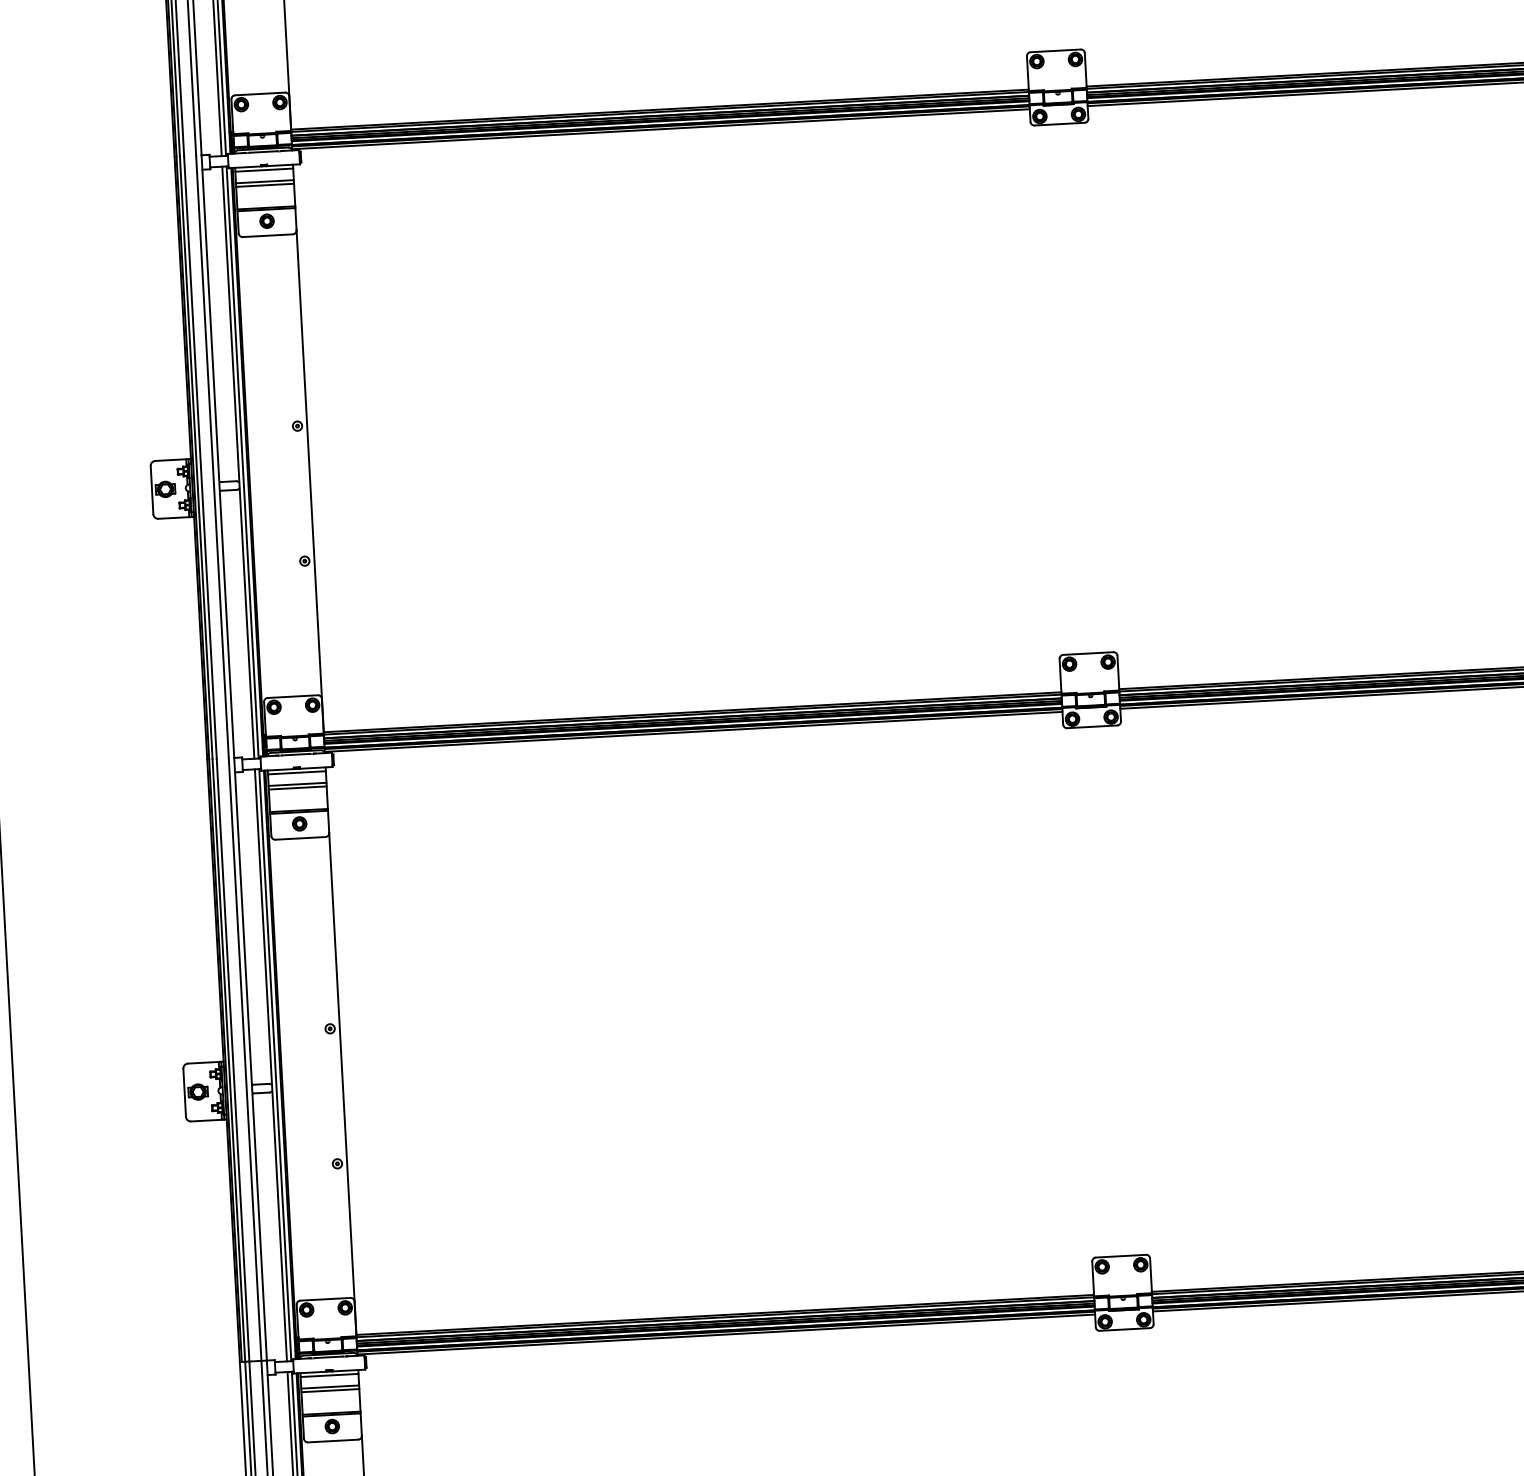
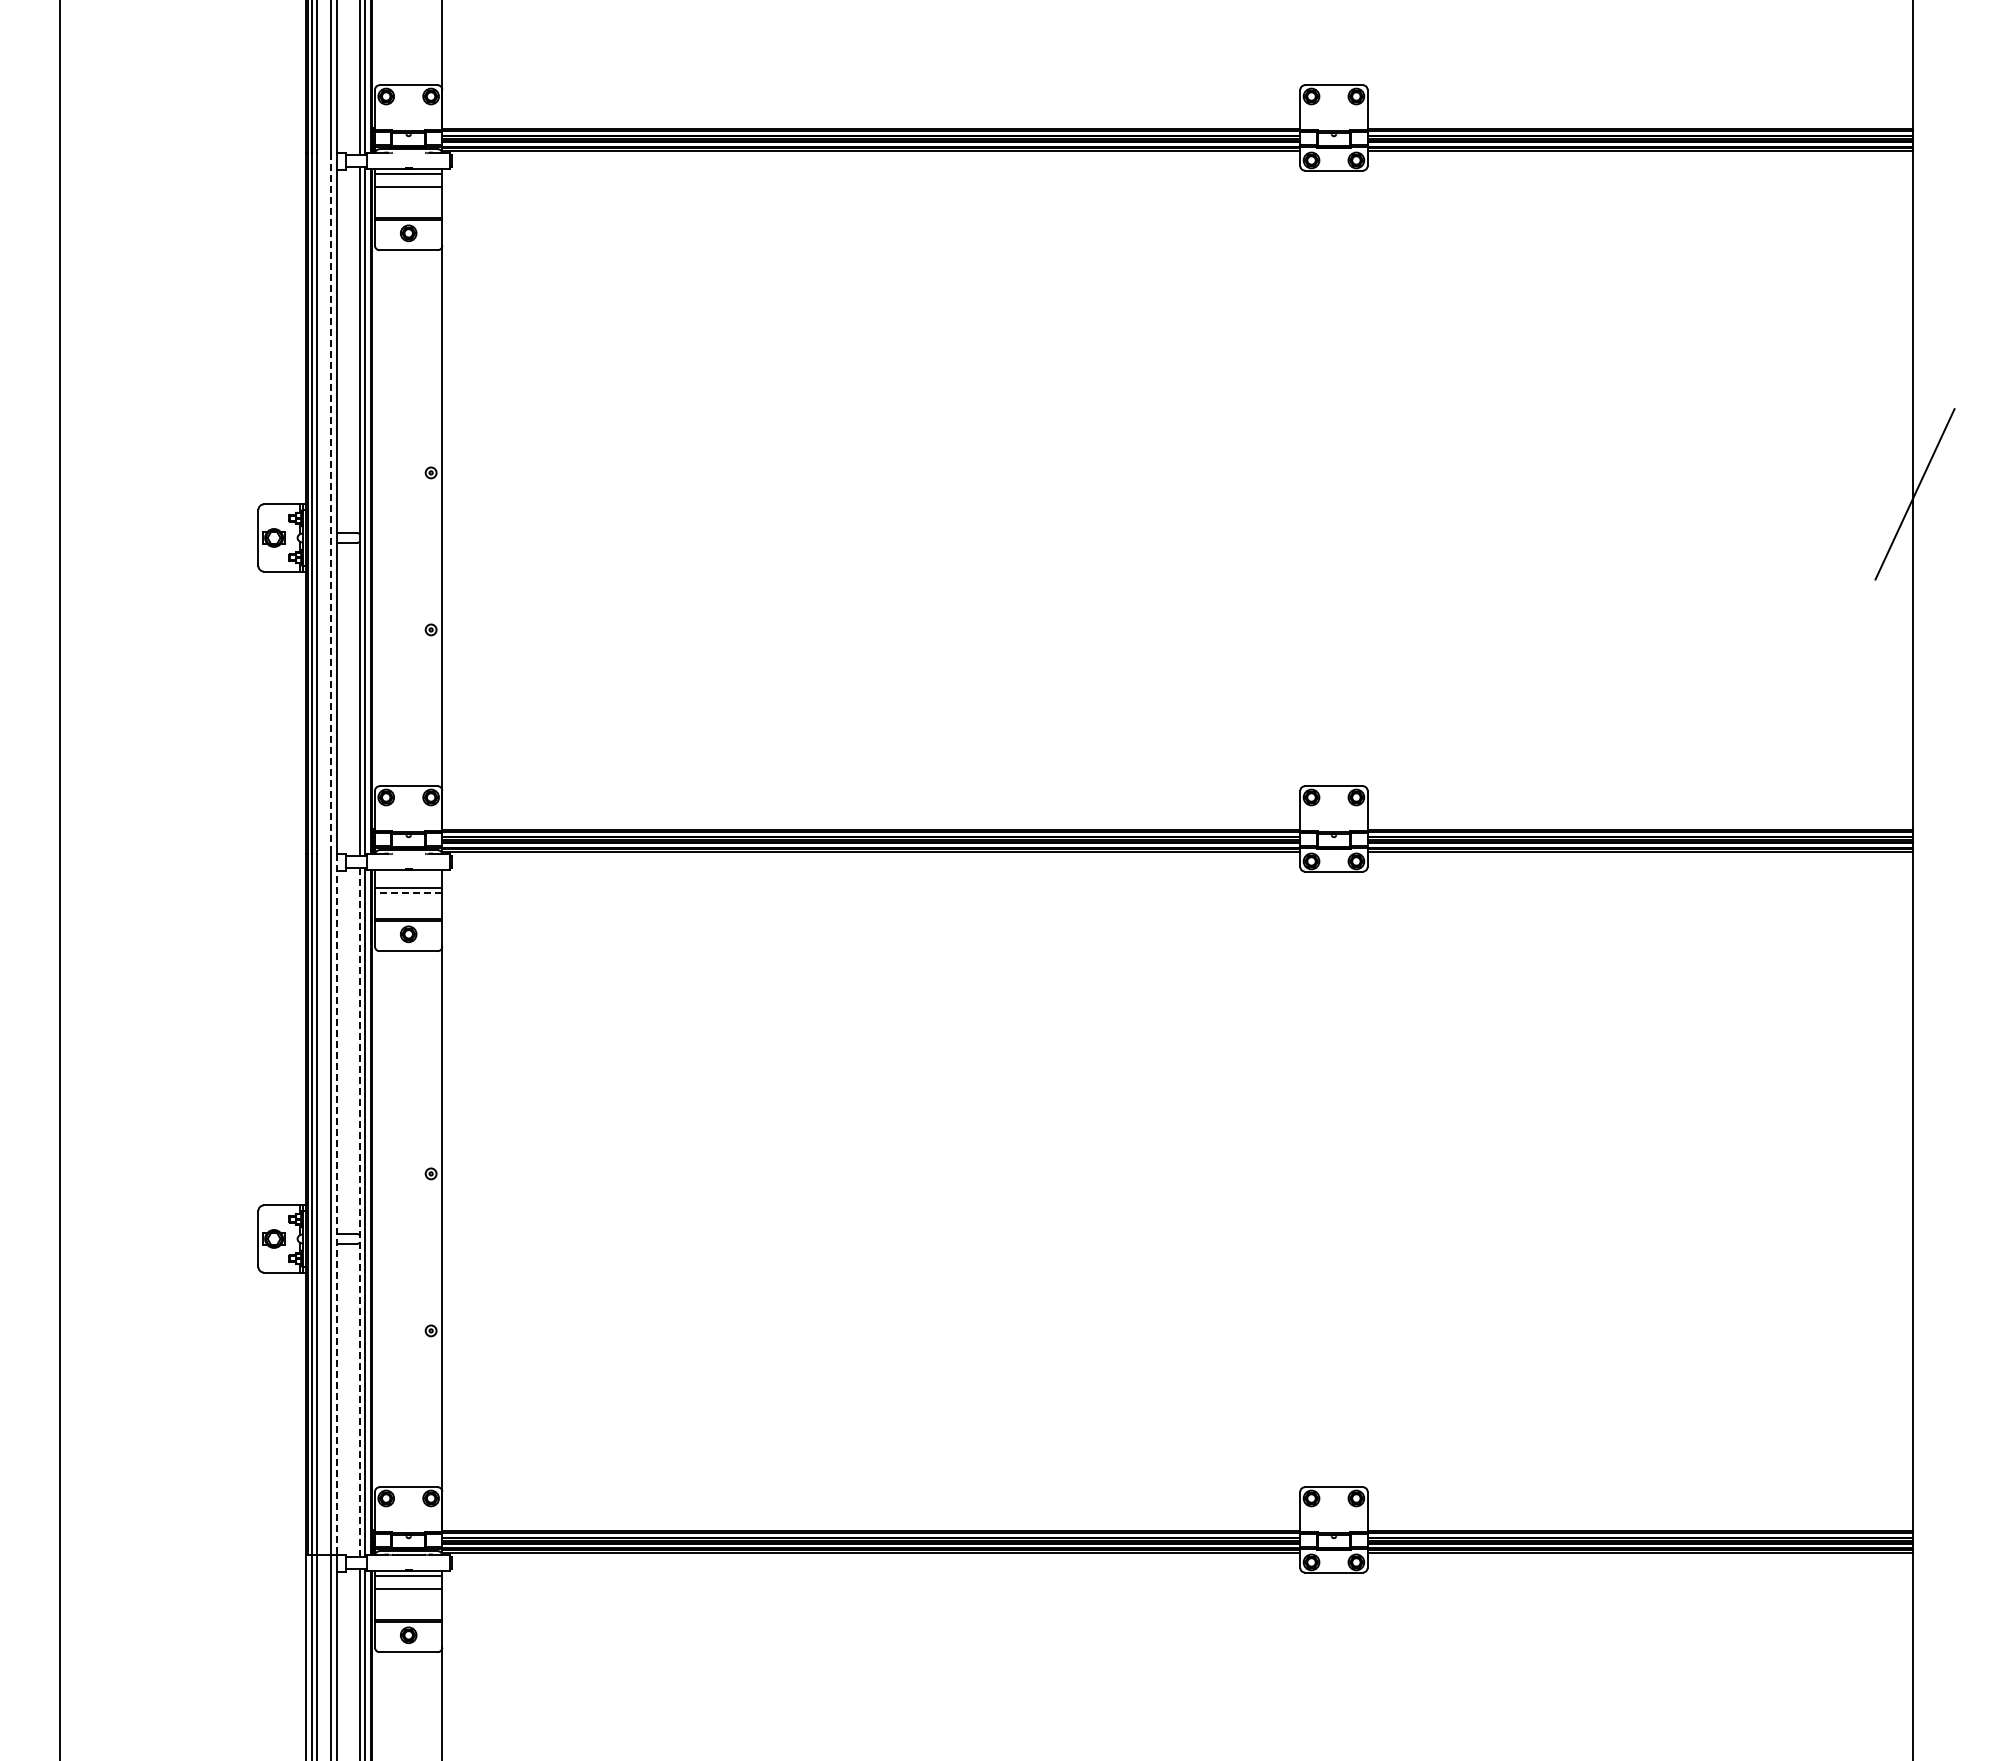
line: (263, 151) -> (408, 152), removed
line: (264, 185) -> (408, 191), removed
line: (212, 457) -> (330, 503), solid -> dashed
line: (295, 754) -> (408, 853), removed
line: (296, 772) -> (408, 874), removed
line: (297, 787) -> (408, 892), solid -> dashed
line: (250, 1059) -> (336, 1204), solid -> dashed
line: (271, 1065) -> (360, 1212), solid -> dashed
line: (330, 1390) -> (408, 1593), removed

